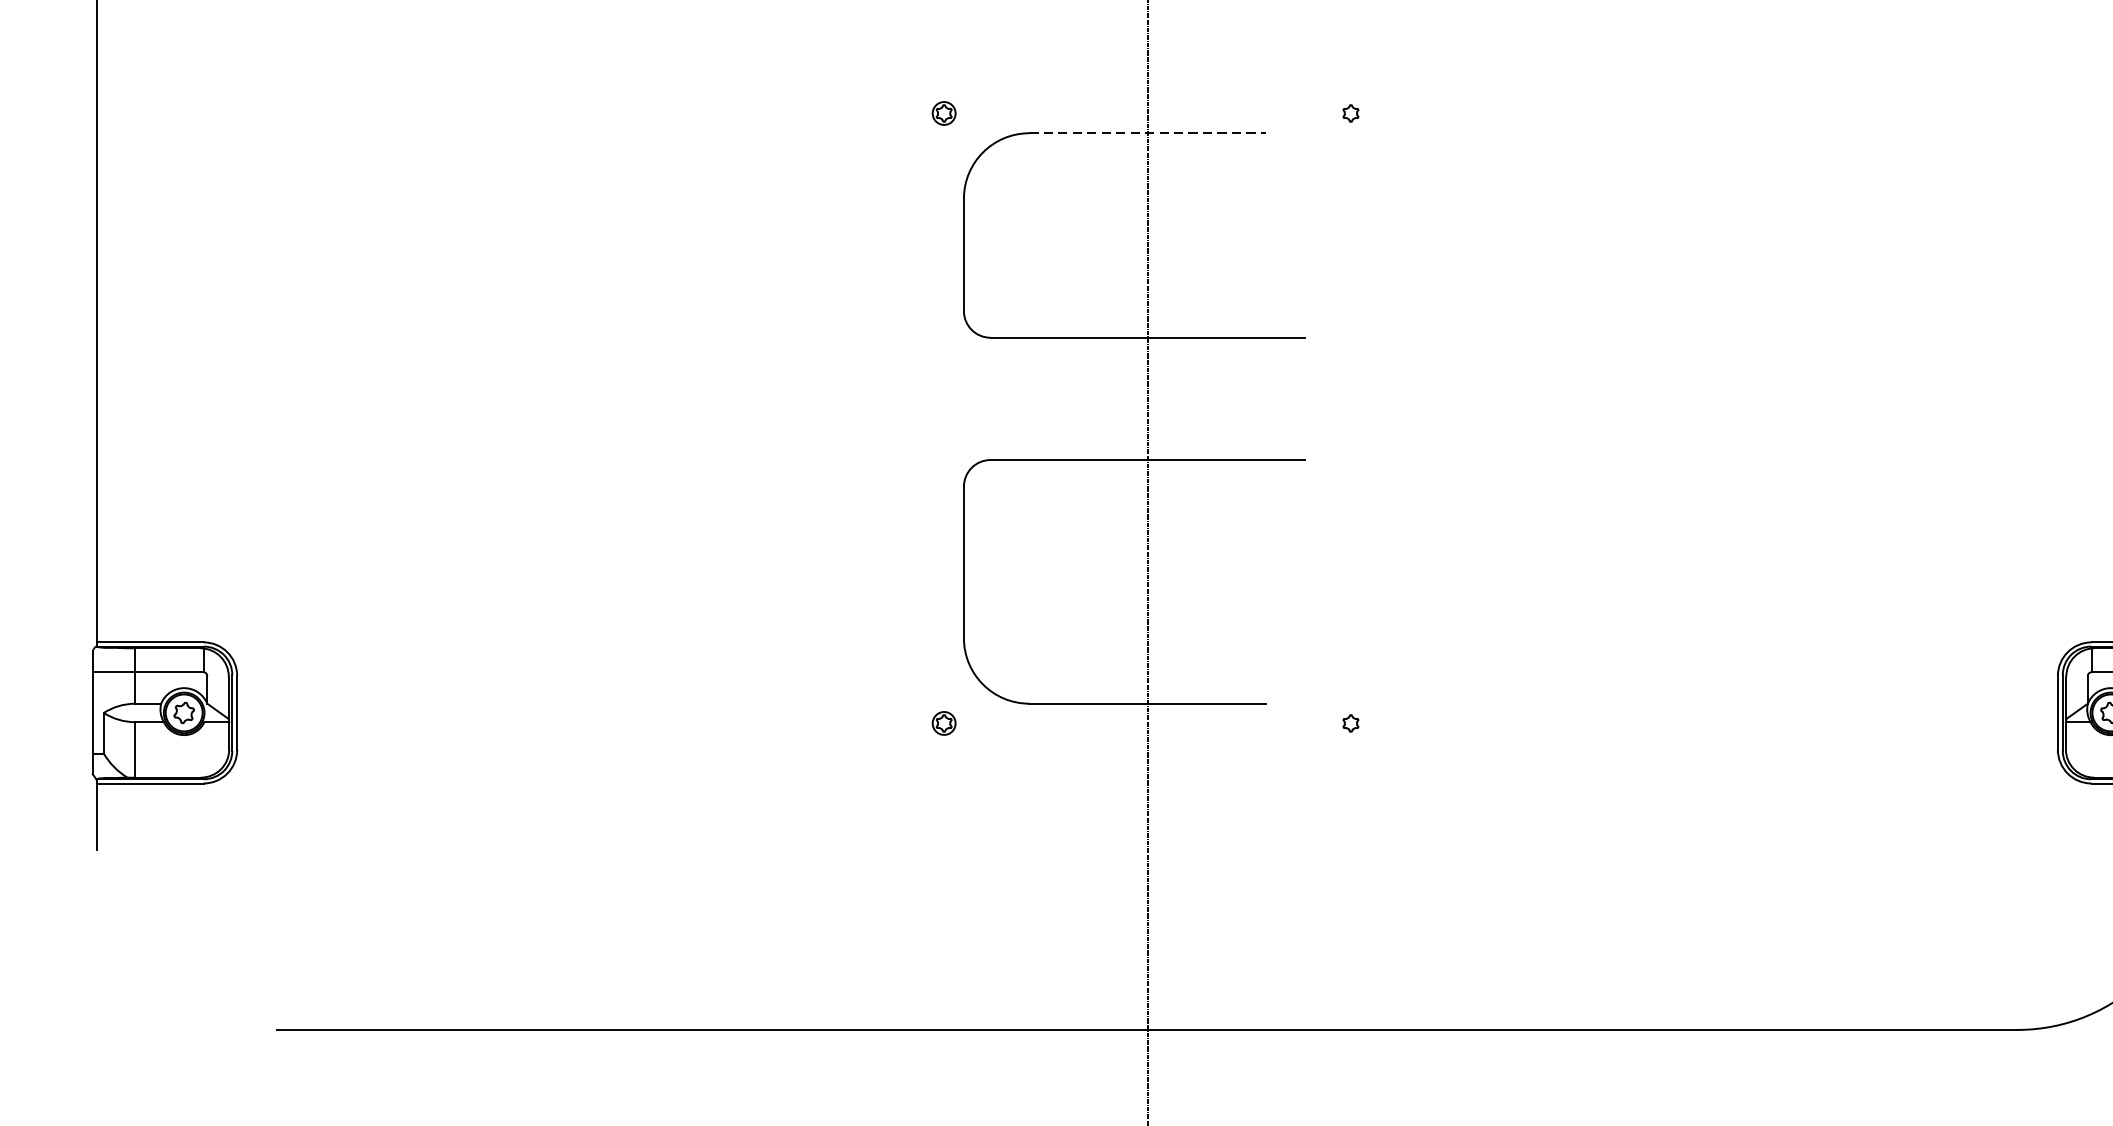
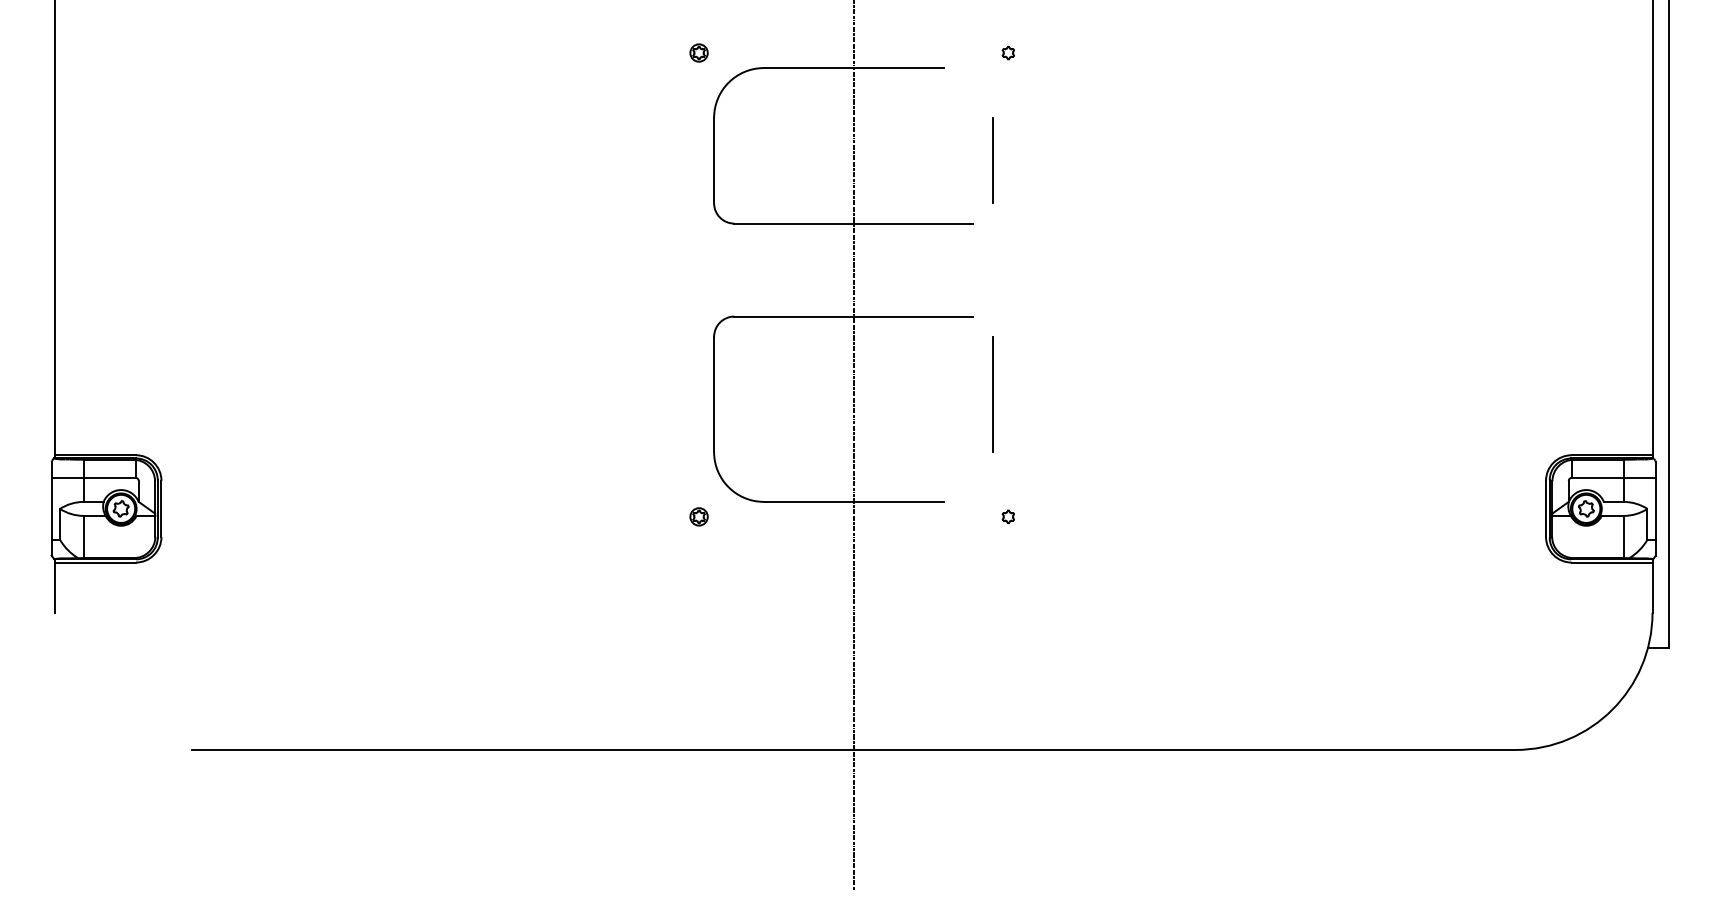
line: (1147, 133) -> (853, 68), dashed -> solid
line: (1330, 254) -> (992, 160), added
line: (1331, 562) -> (993, 394), added

